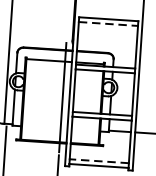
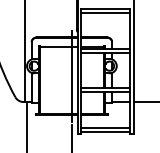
line: (108, 24) -> (105, 13), dashed -> solid
line: (98, 160) -> (105, 127), dashed -> solid

